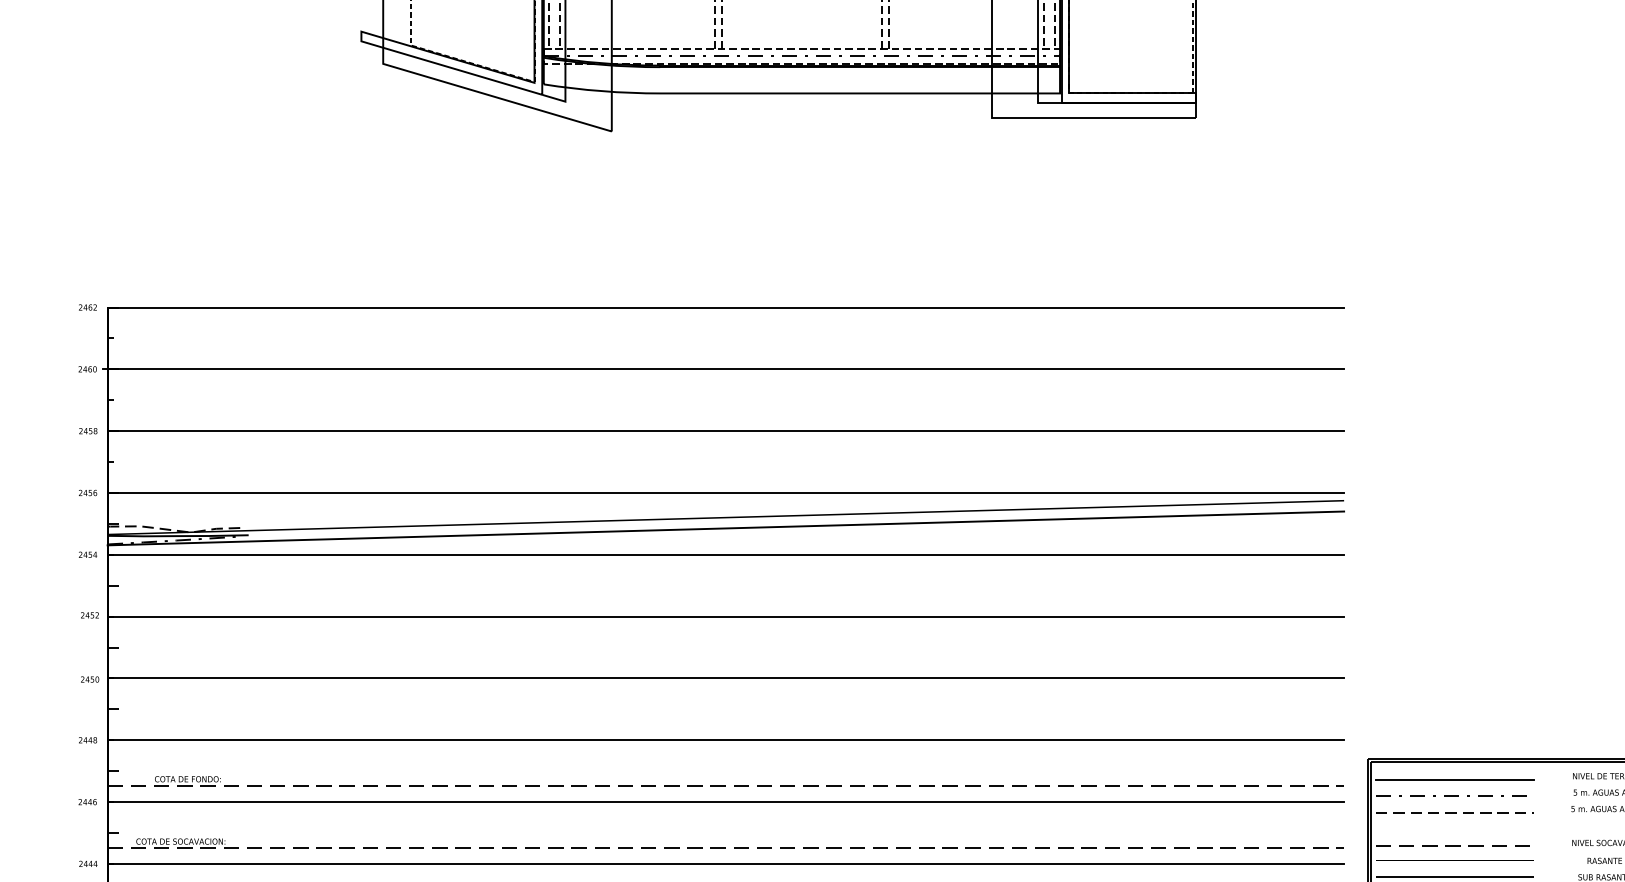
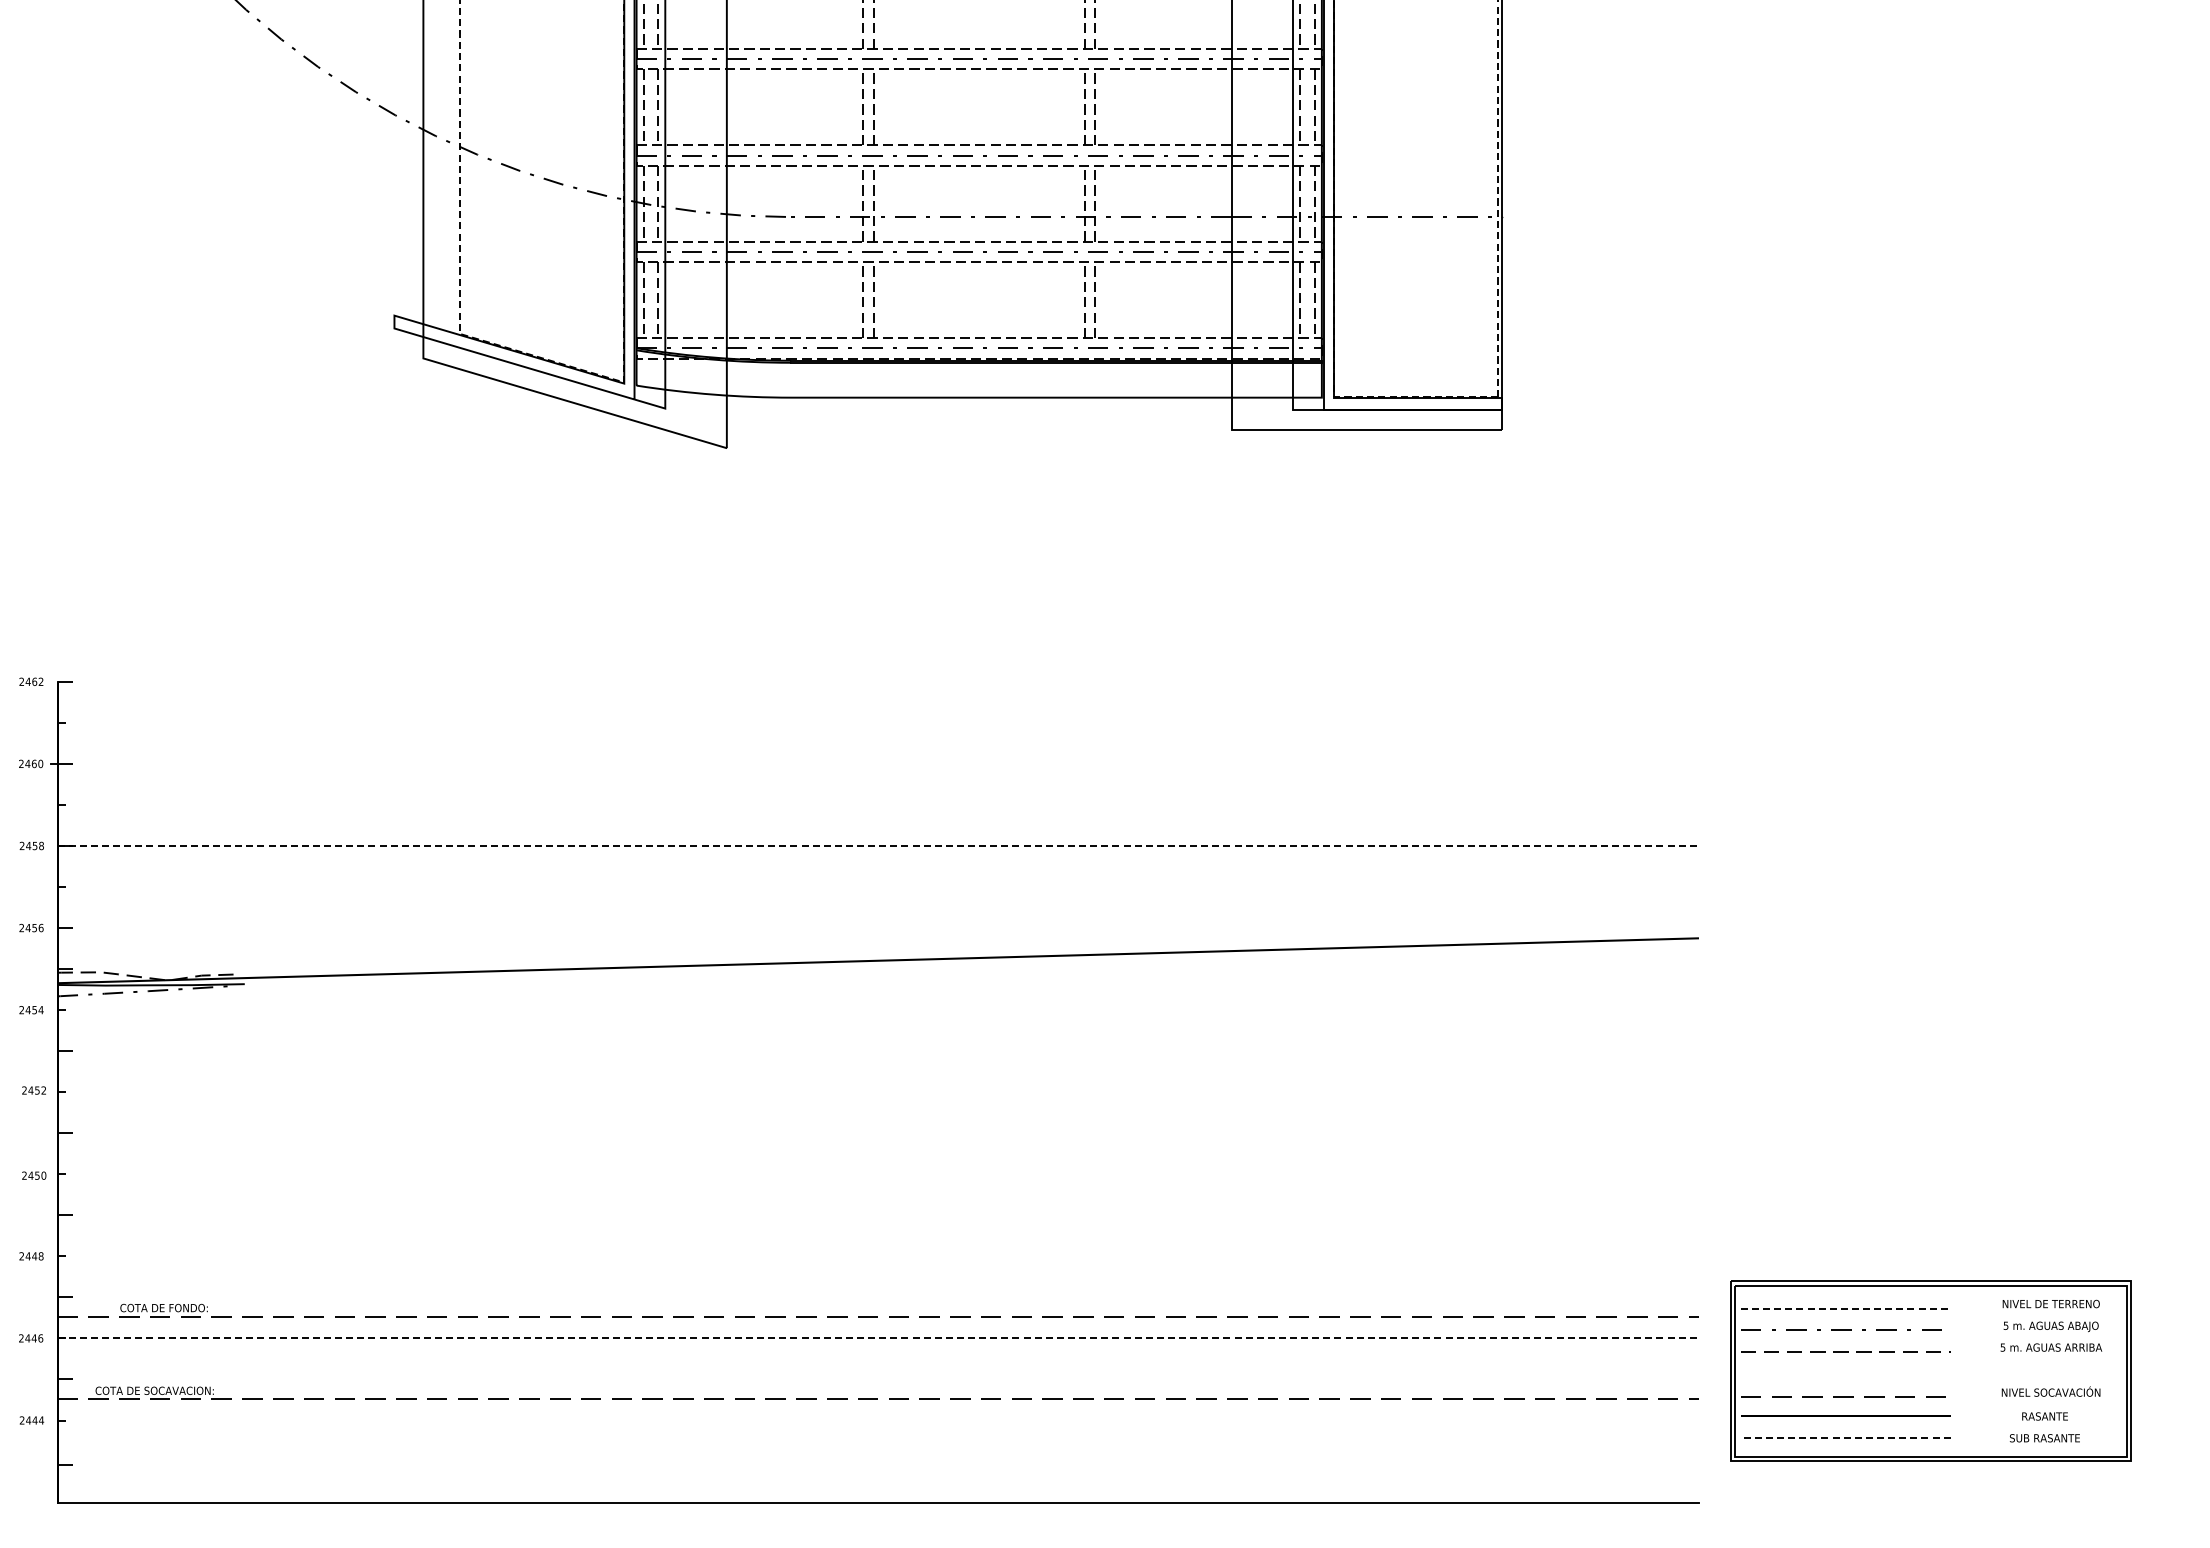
line: (725, 307) -> (877, 681), removed
line: (725, 369) -> (877, 763), removed
line: (726, 431) -> (878, 846), solid -> dashed
line: (725, 493) -> (877, 928), removed
line: (725, 527) -> (877, 974), removed
line: (725, 555) -> (877, 1010), removed
line: (725, 616) -> (877, 1092), removed
line: (725, 678) -> (877, 1174), removed
line: (725, 740) -> (877, 1256), removed
line: (1454, 779) -> (1845, 1308), solid -> dashed
line: (726, 802) -> (878, 1338), solid -> dashed
line: (725, 863) -> (877, 1420), removed
line: (1454, 876) -> (1845, 1437), solid -> dashed

